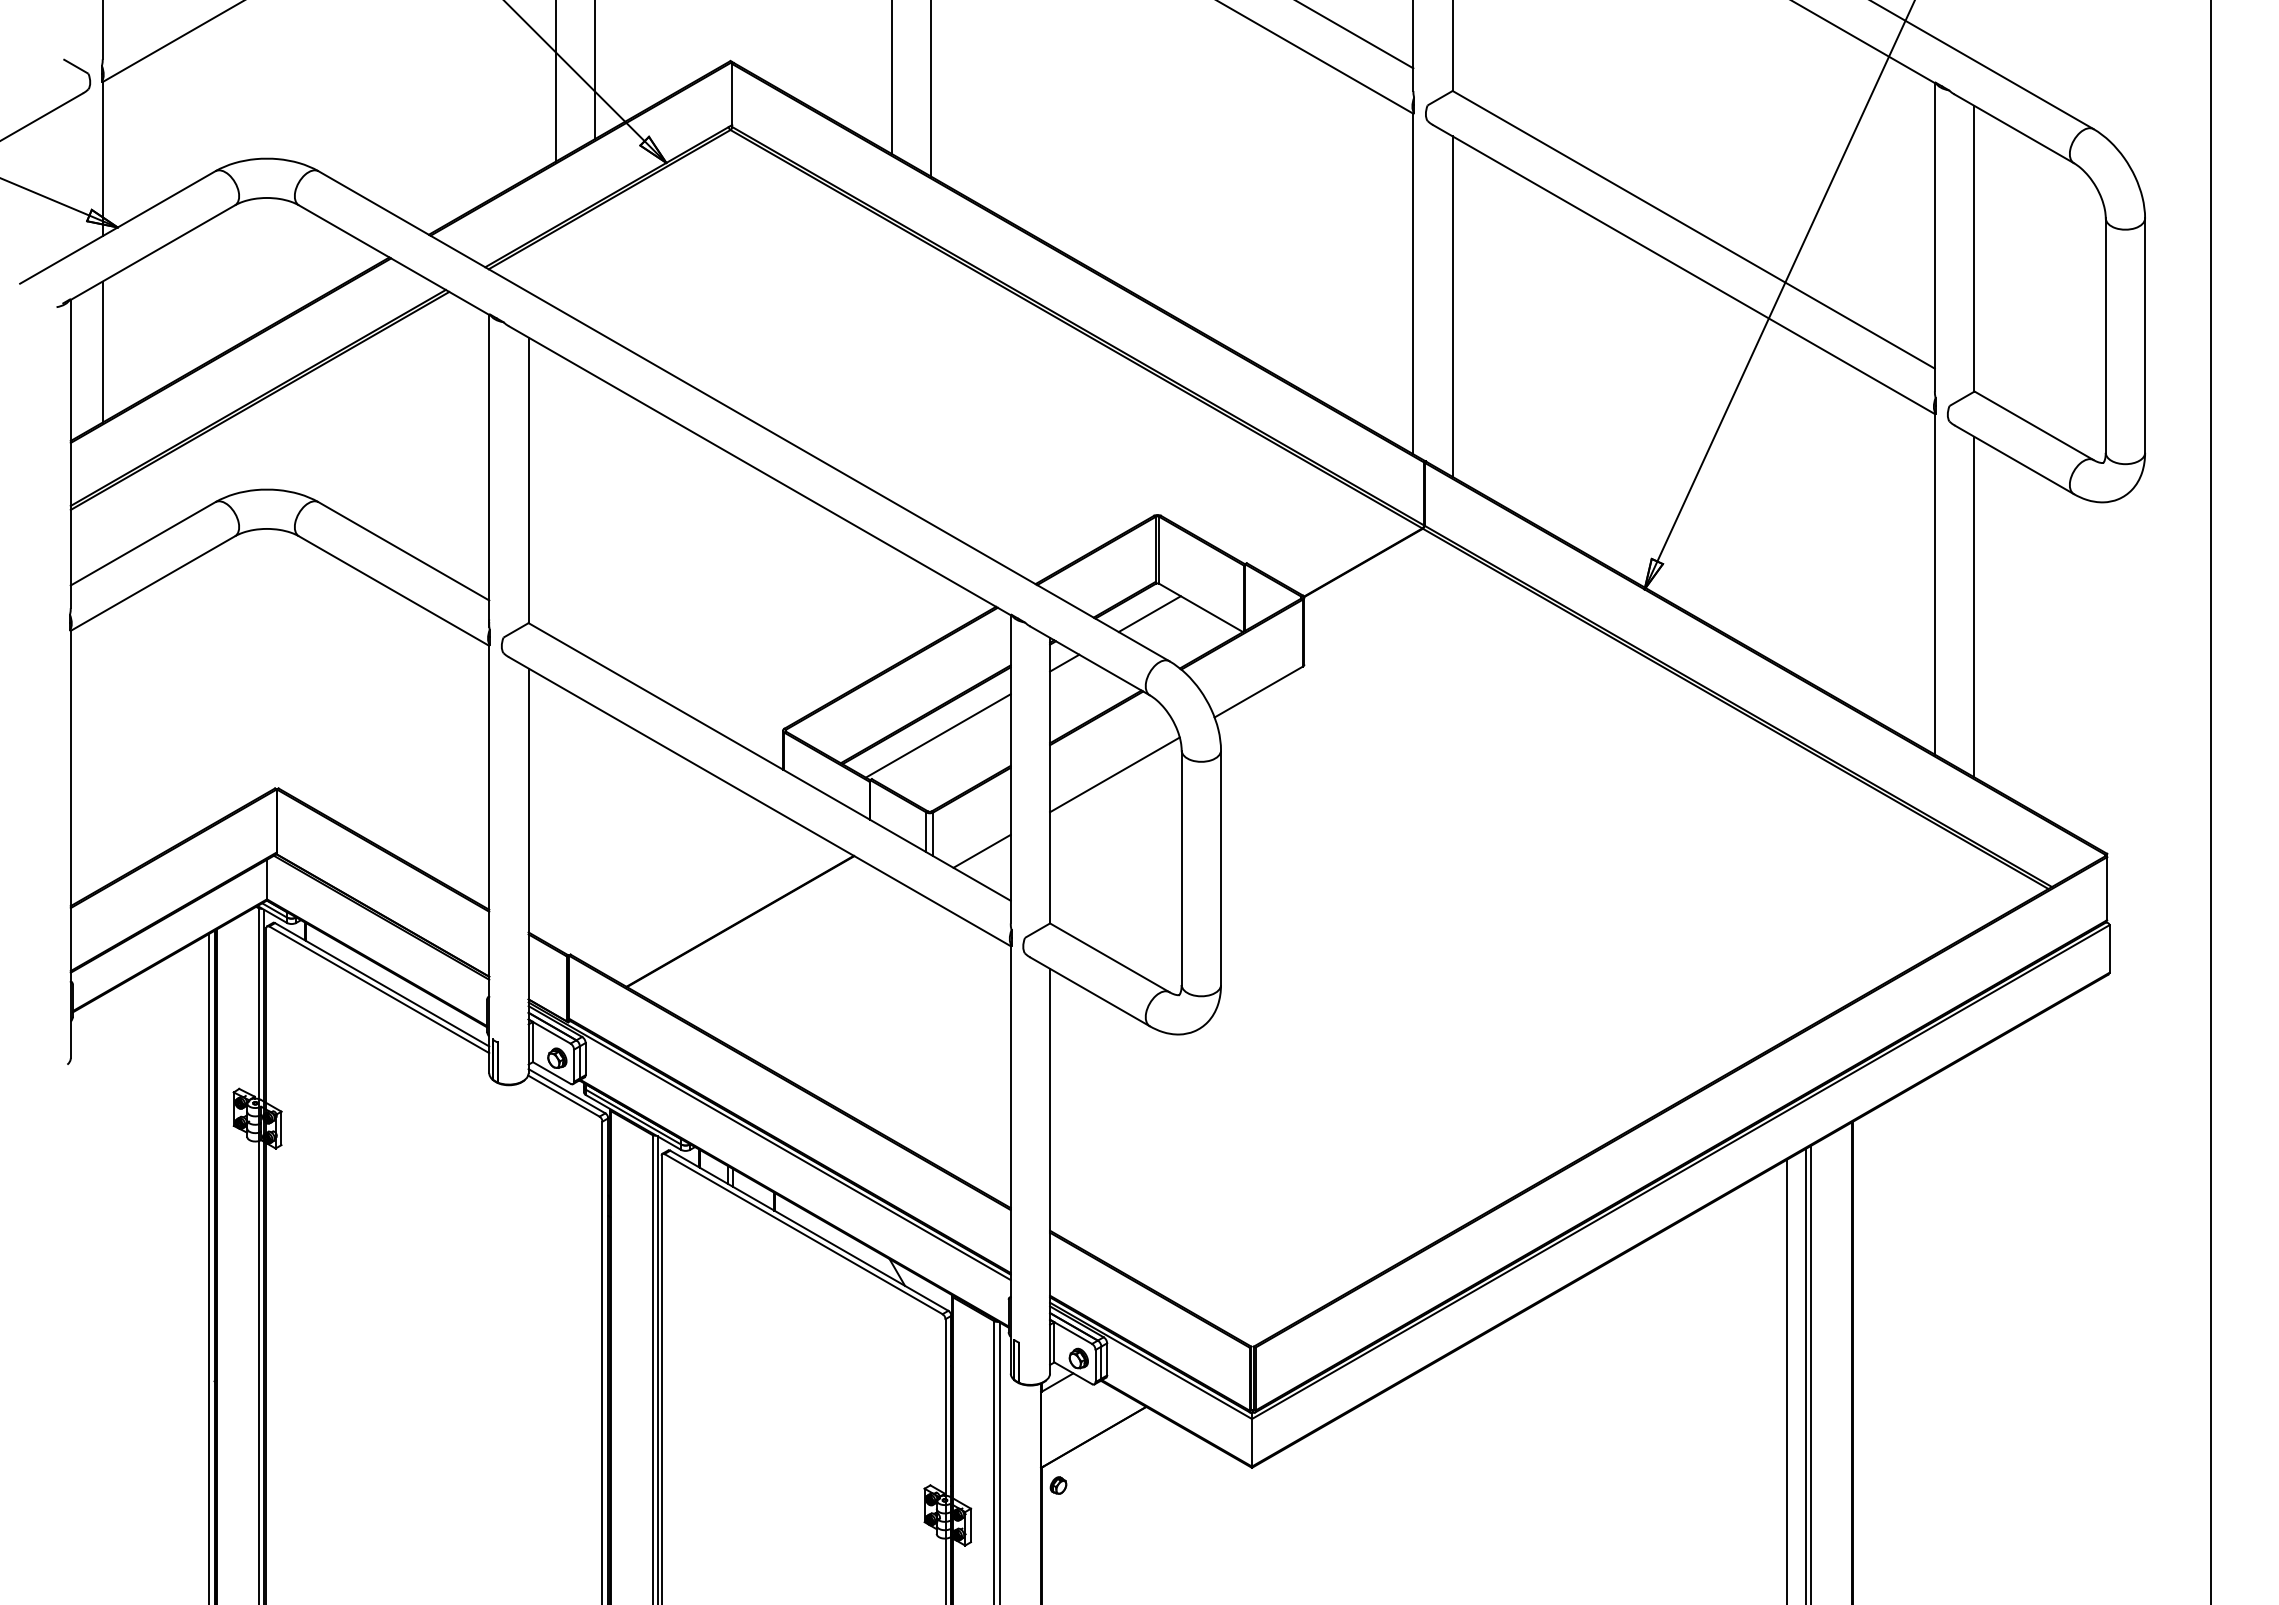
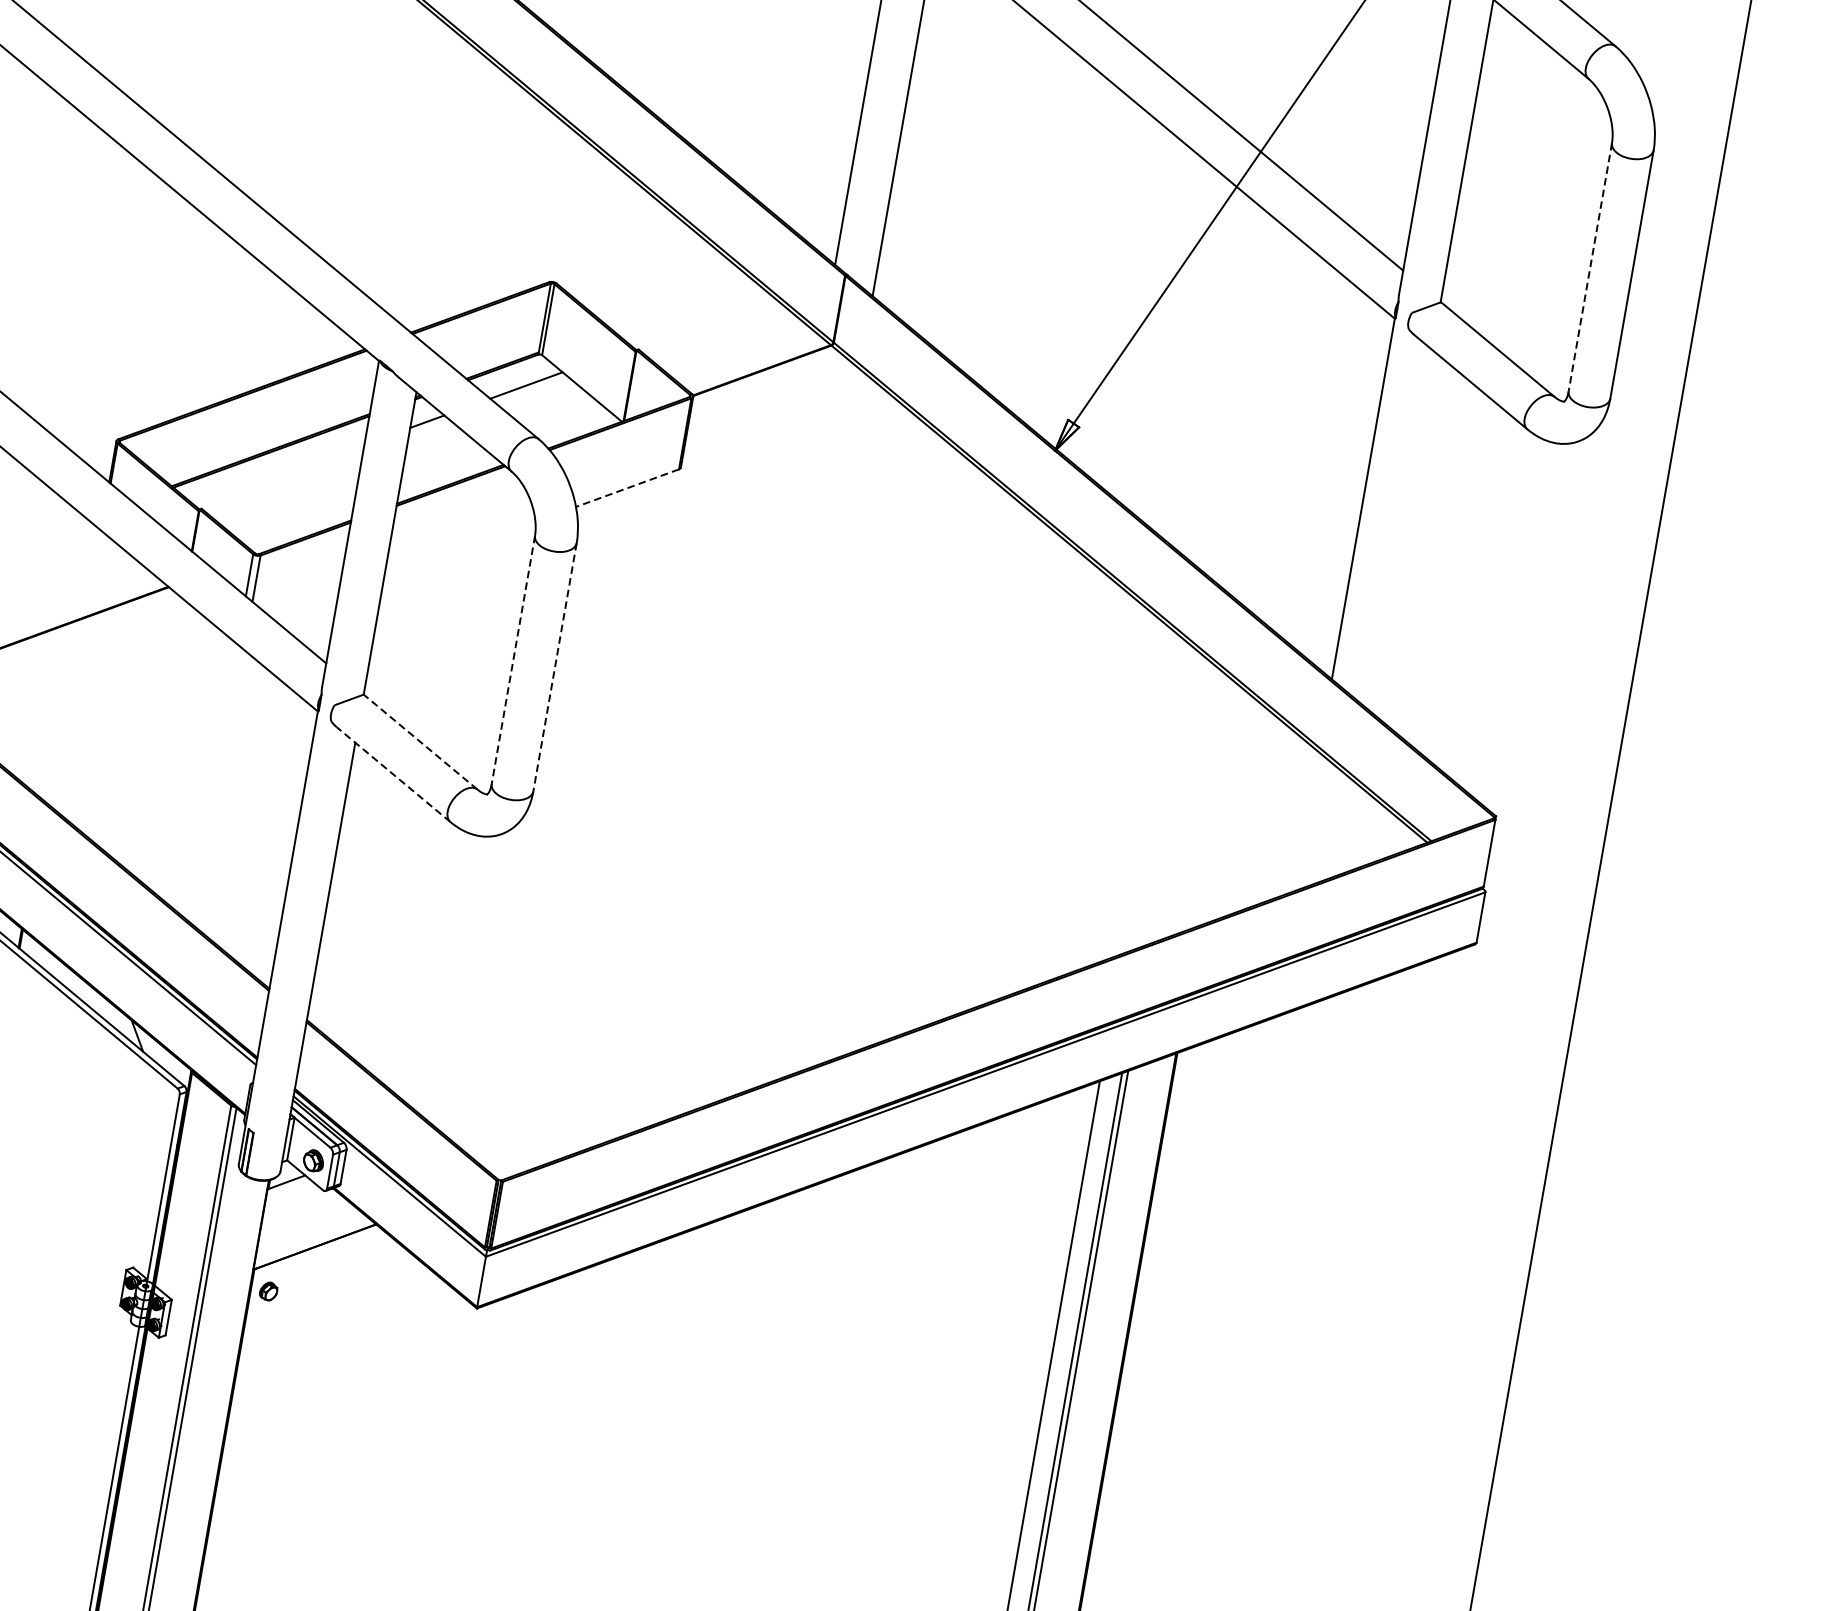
line: (2105, 336) -> (1589, 268), solid -> dashed
line: (1974, 606) -> (1401, 529), removed
line: (1258, 692) -> (627, 488), solid -> dashed
line: (937, 735) -> (279, 474), removed
line: (1114, 774) -> (459, 548), removed
line: (981, 850) -> (304, 604), removed
line: (1181, 868) -> (513, 660), solid -> dashed
line: (1221, 868) -> (555, 668), solid -> dashed
line: (1109, 957) -> (420, 741), solid -> dashed
line: (1090, 991) -> (393, 774), solid -> dashed

